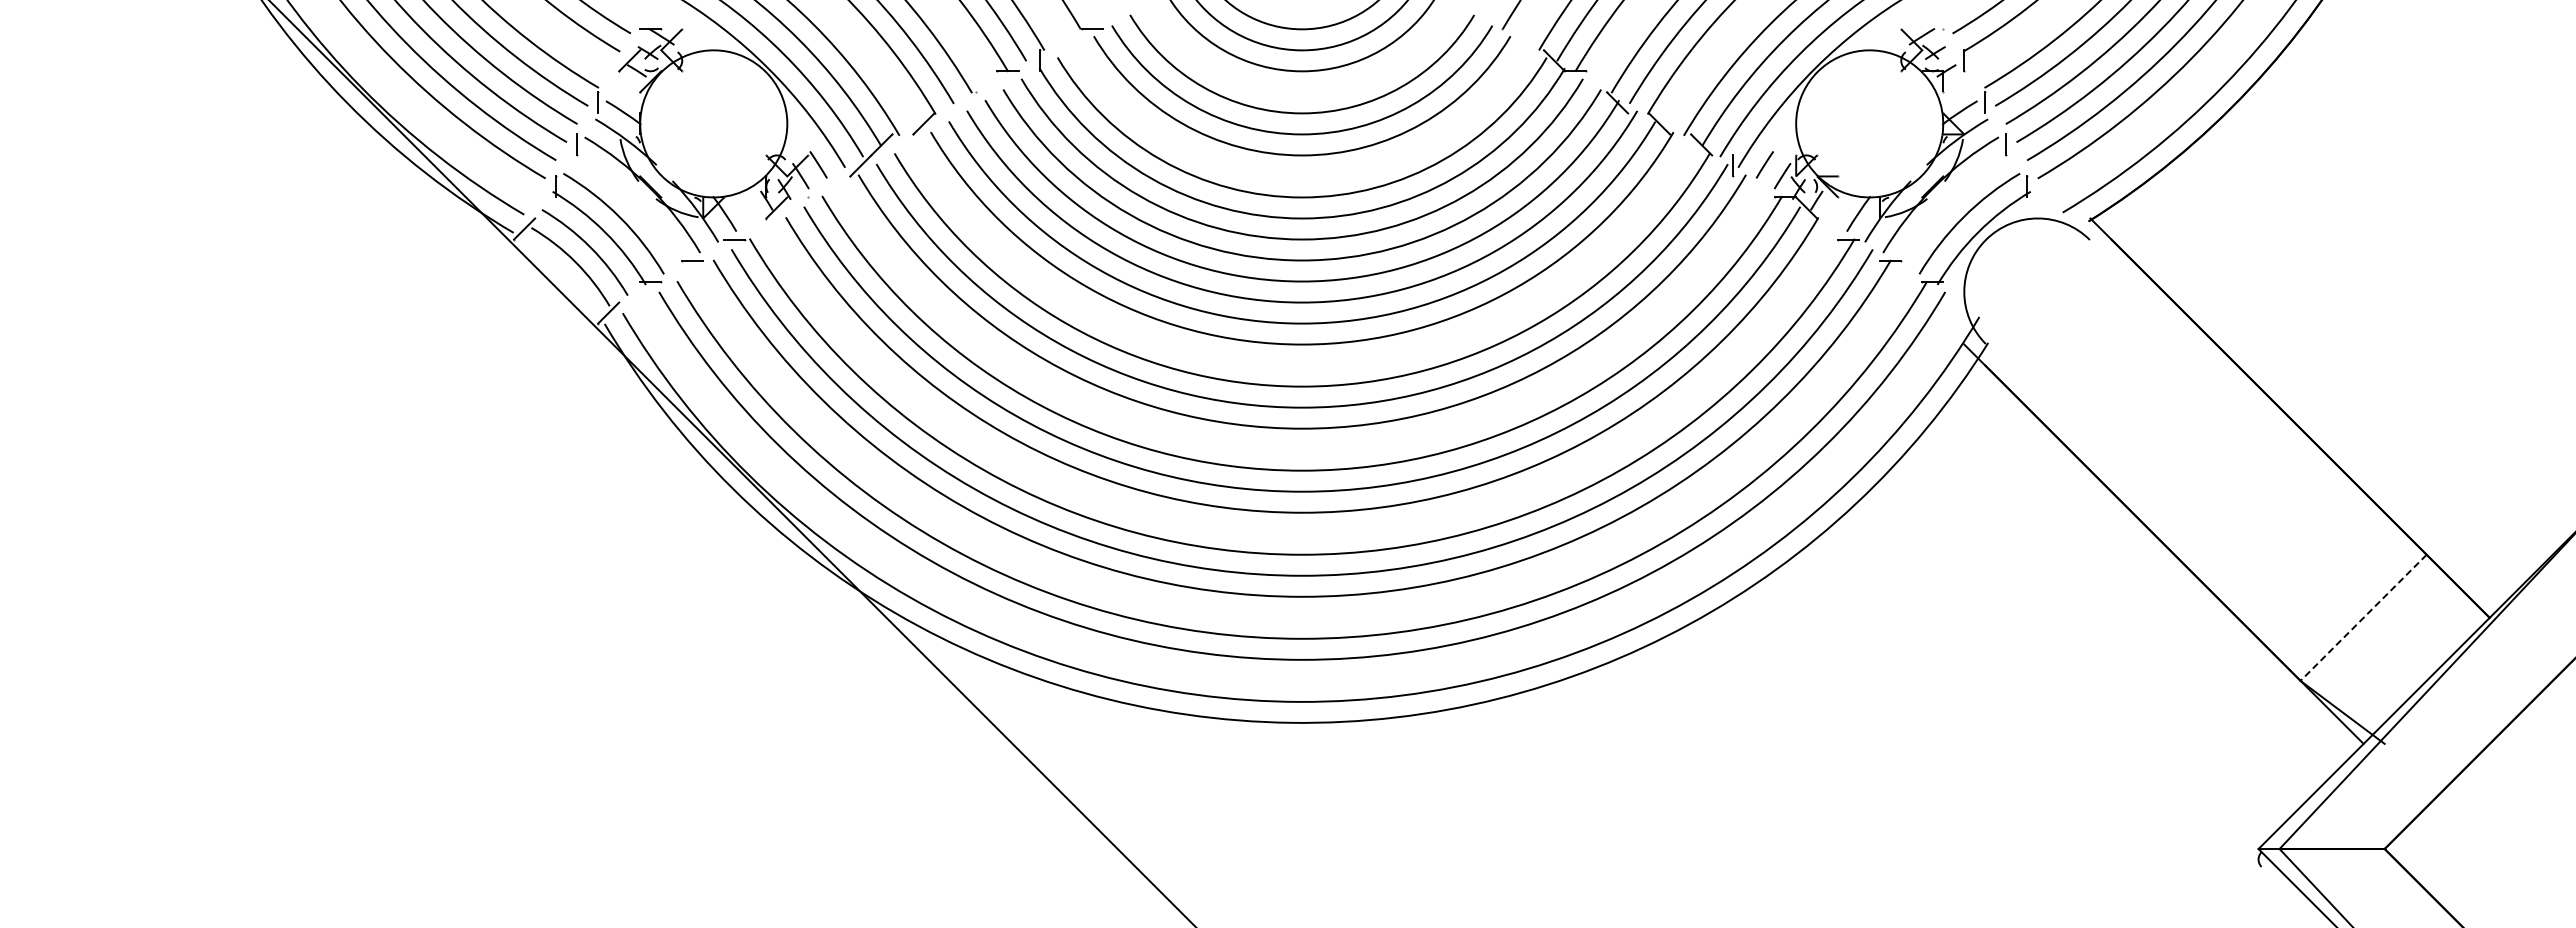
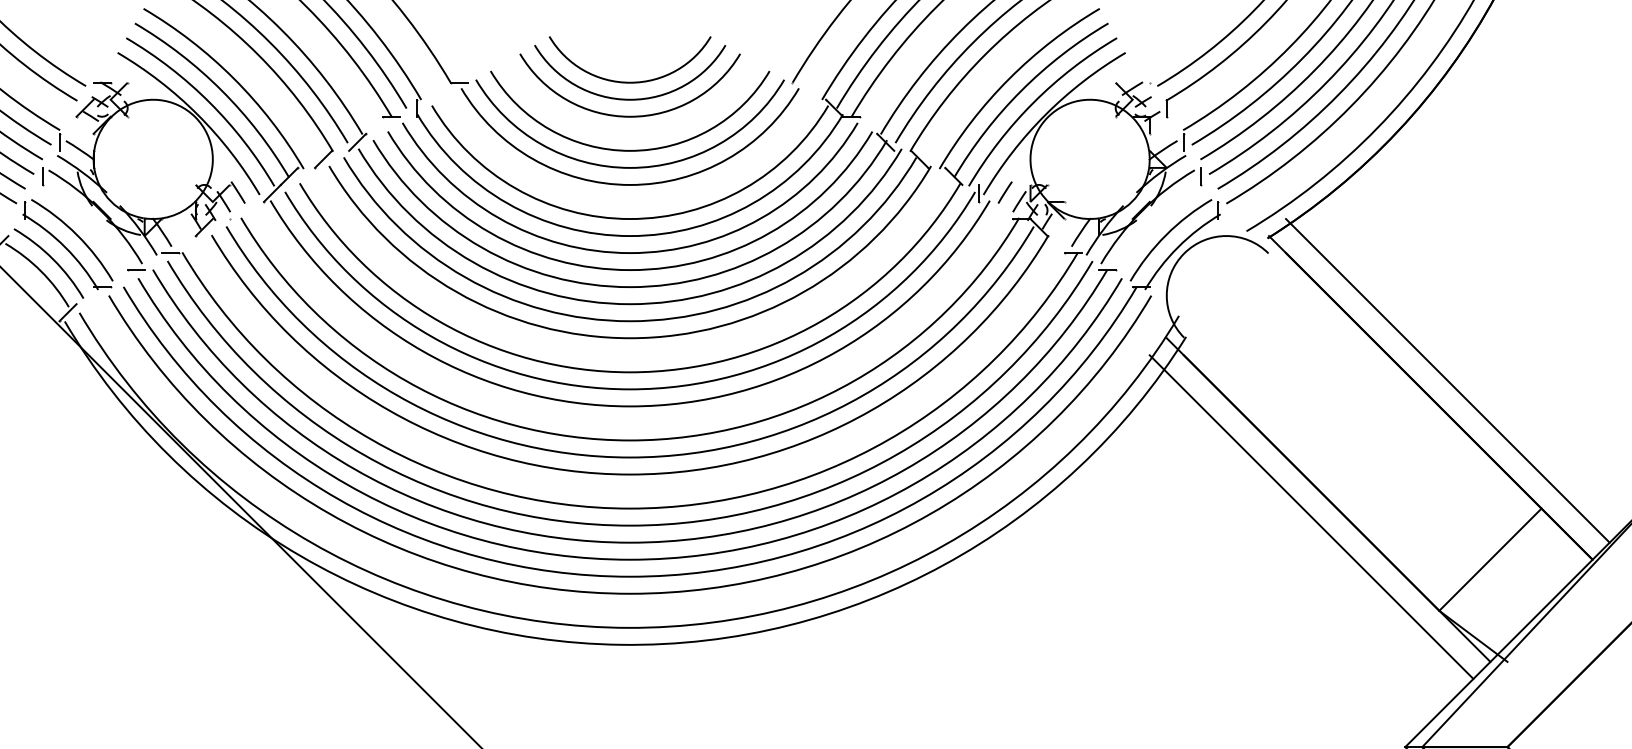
line: (965, 102) -> (357, 142), added
line: (2310, 396) -> (1447, 380), added
line: (2142, 564) -> (1311, 516), added
curve: (1299, 616) -> (627, 558), added
line: (2363, 618) -> (1490, 560), dashed -> solid

